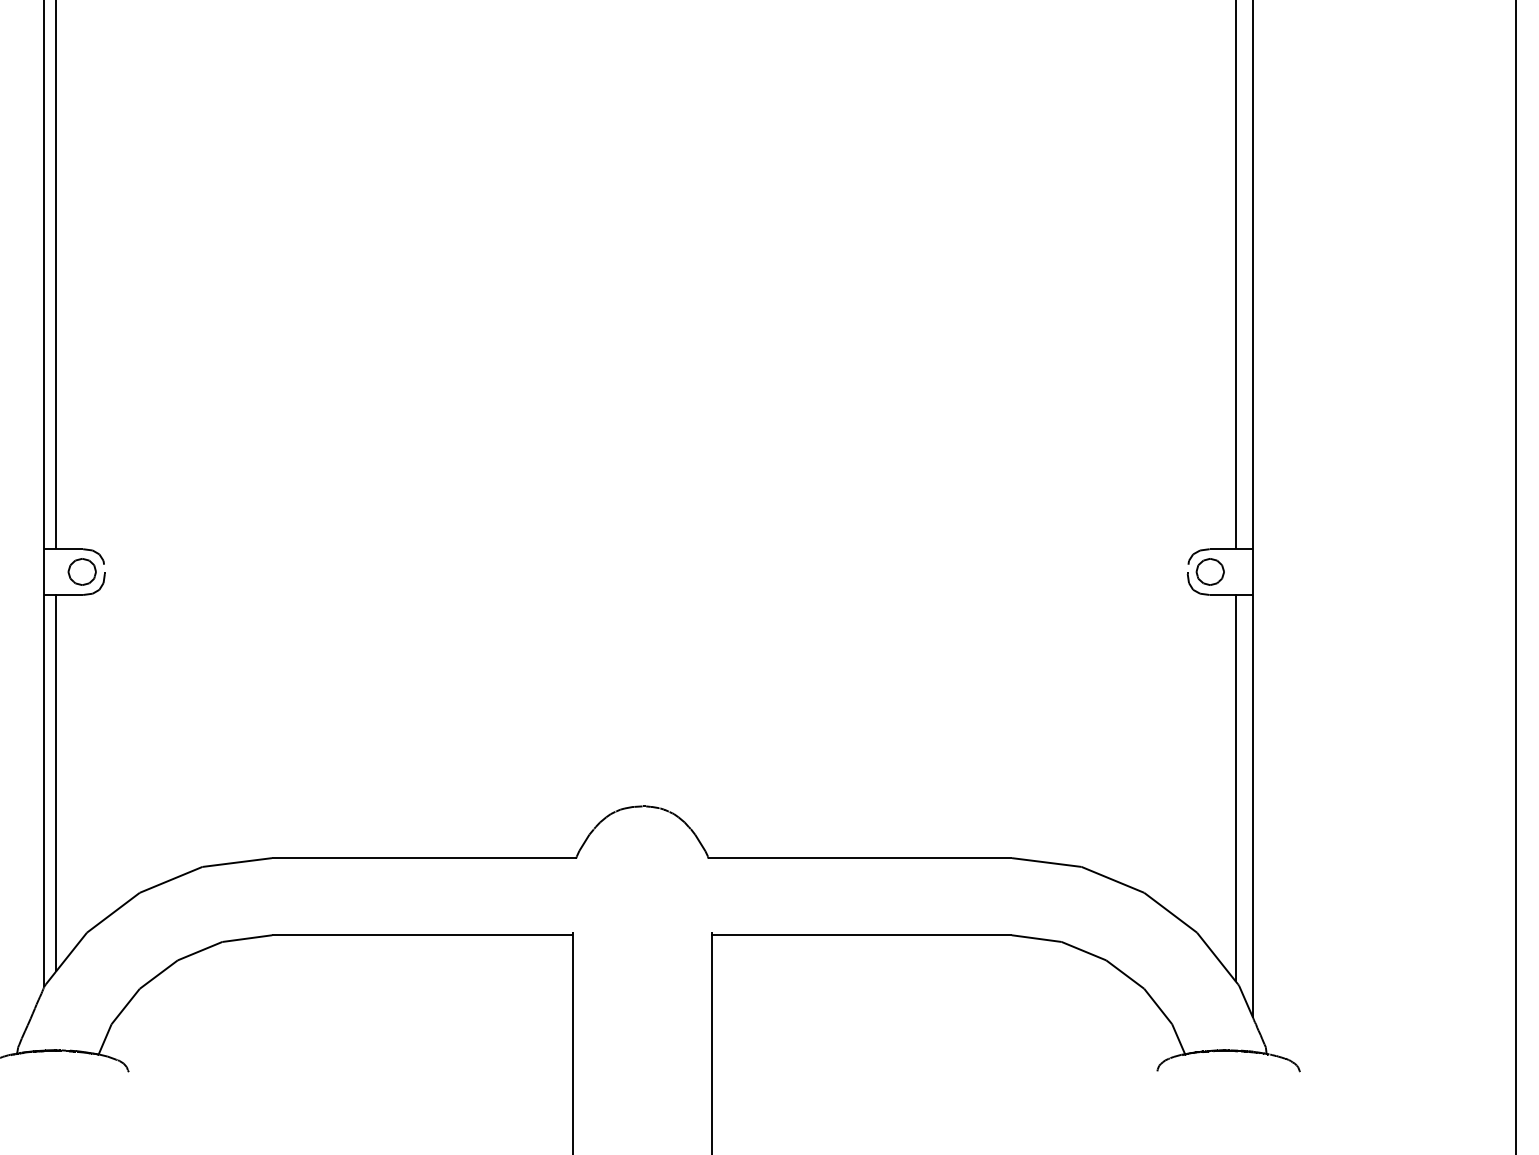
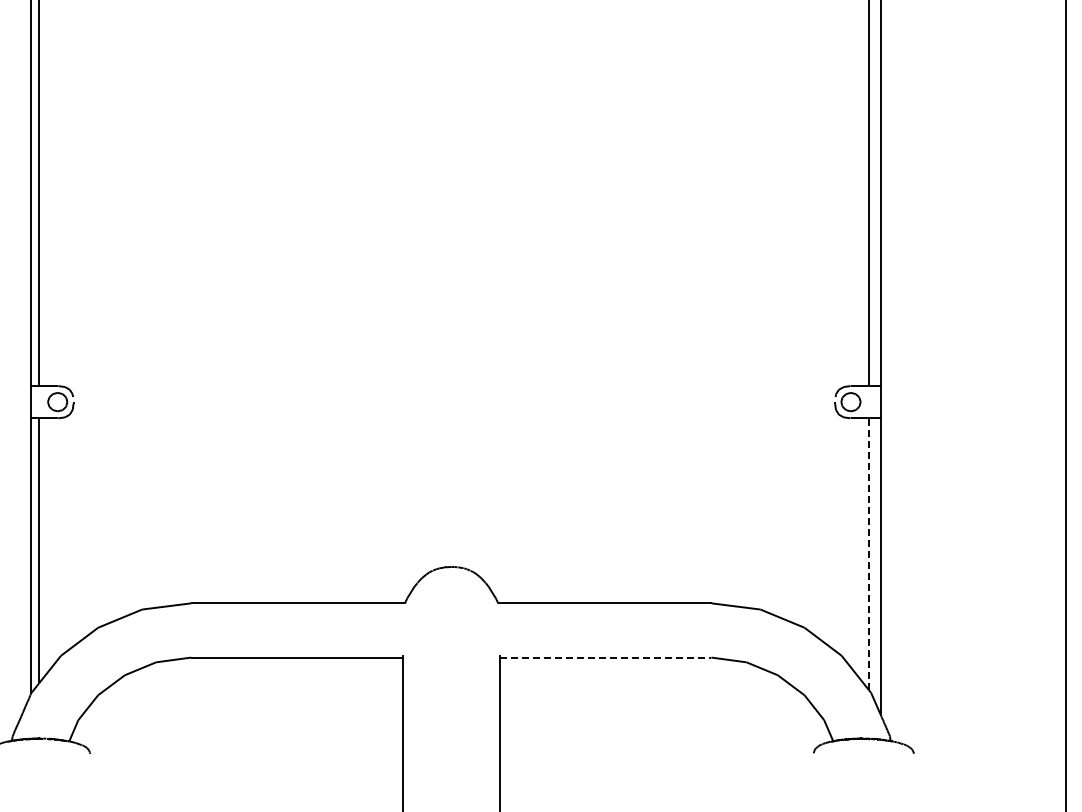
line: (1235, 788) -> (868, 554), solid -> dashed
line: (861, 935) -> (605, 657), solid -> dashed

